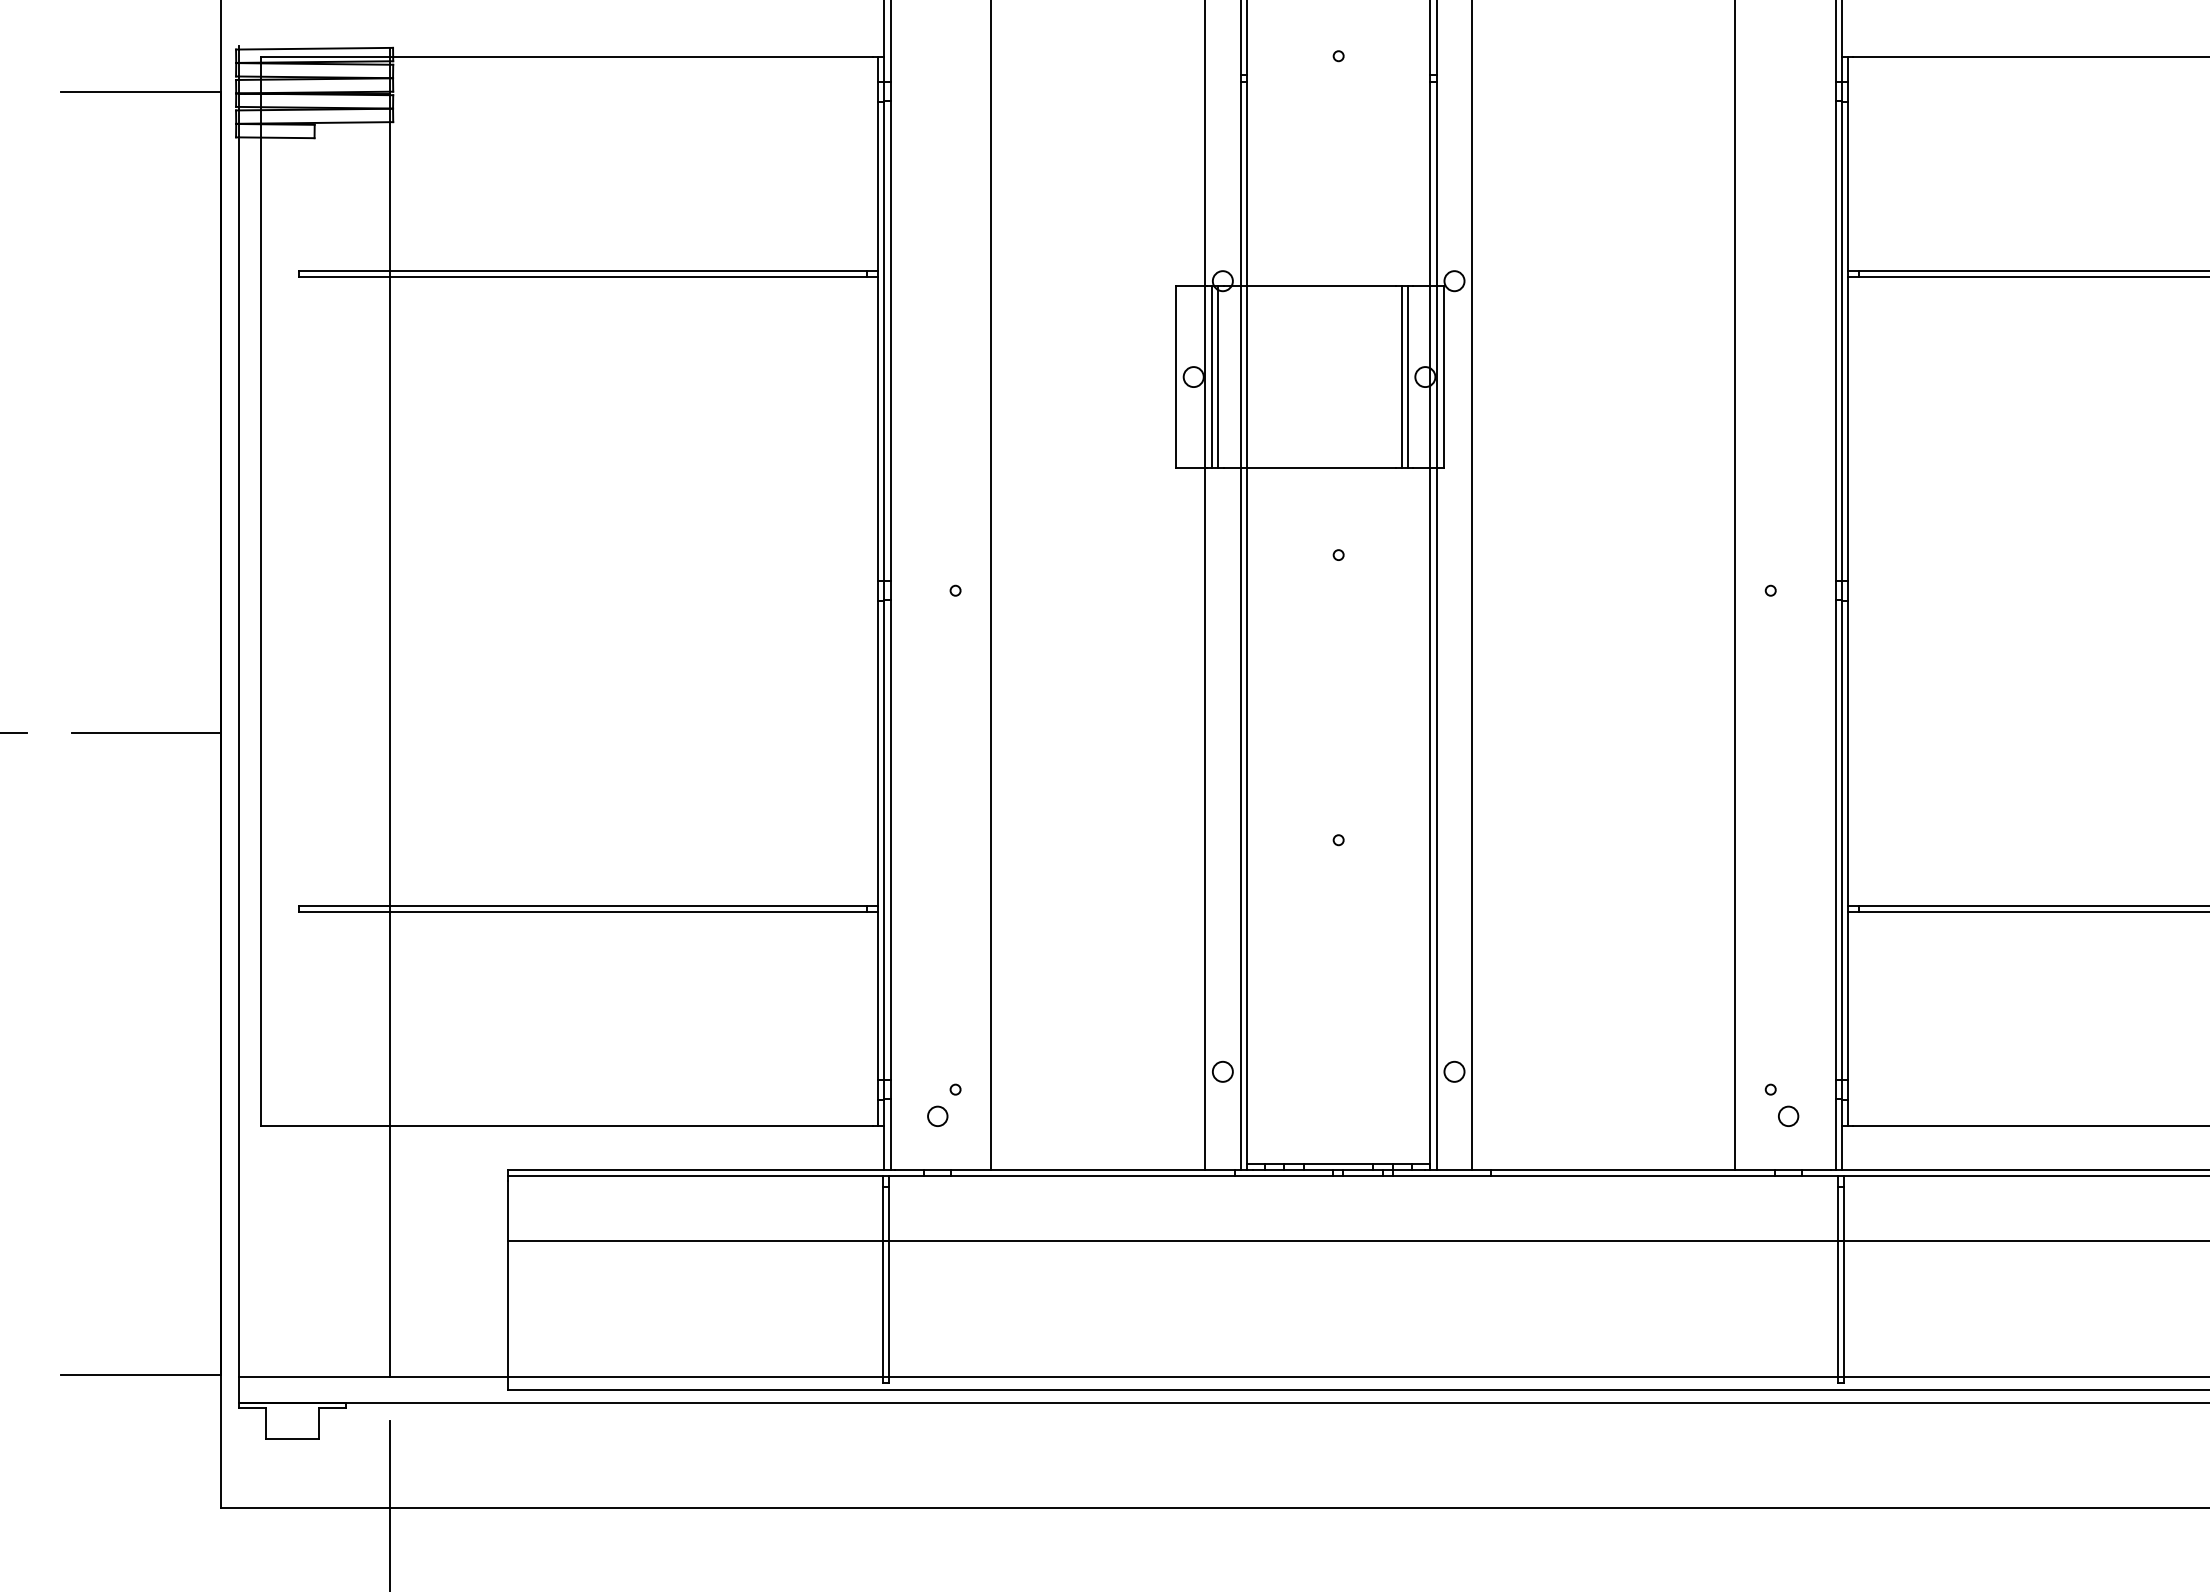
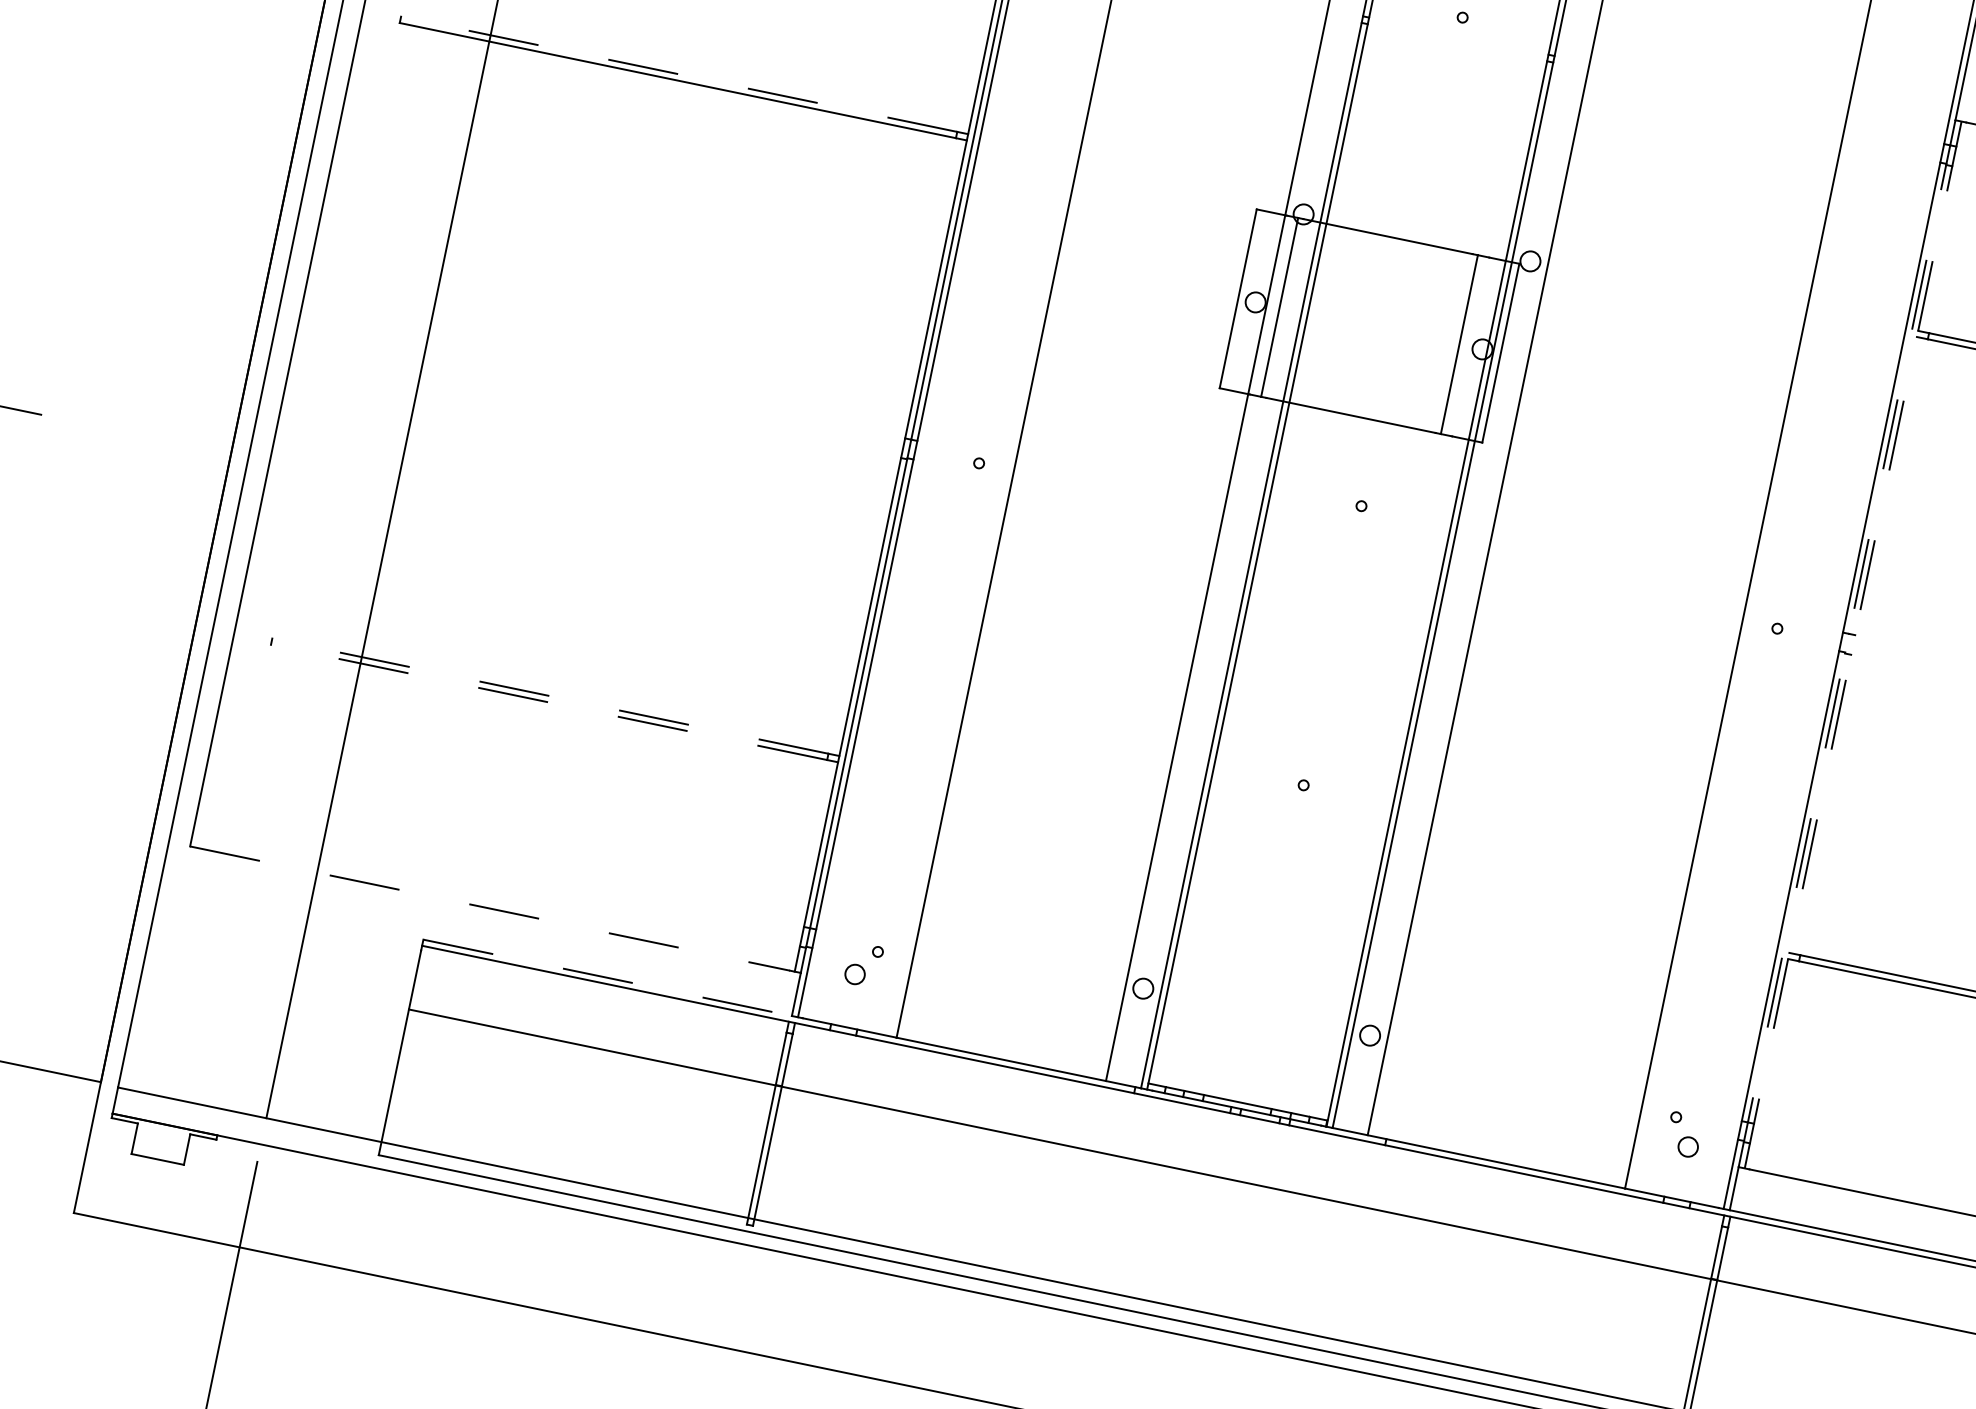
line: (582, 270) -> (678, 74), solid -> dashed
line: (1212, 376) -> (1274, 305), removed
line: (1408, 376) -> (1466, 345), removed
line: (1842, 591) -> (1847, 643), solid -> dashed
line: (1848, 591) -> (1853, 645), solid -> dashed
line: (146, 733) -> (157, 439), removed
line: (582, 905) -> (549, 695), solid -> dashed
line: (582, 912) -> (548, 702), solid -> dashed
line: (567, 1125) -> (490, 908), solid -> dashed
line: (696, 1169) -> (608, 977), solid -> dashed

